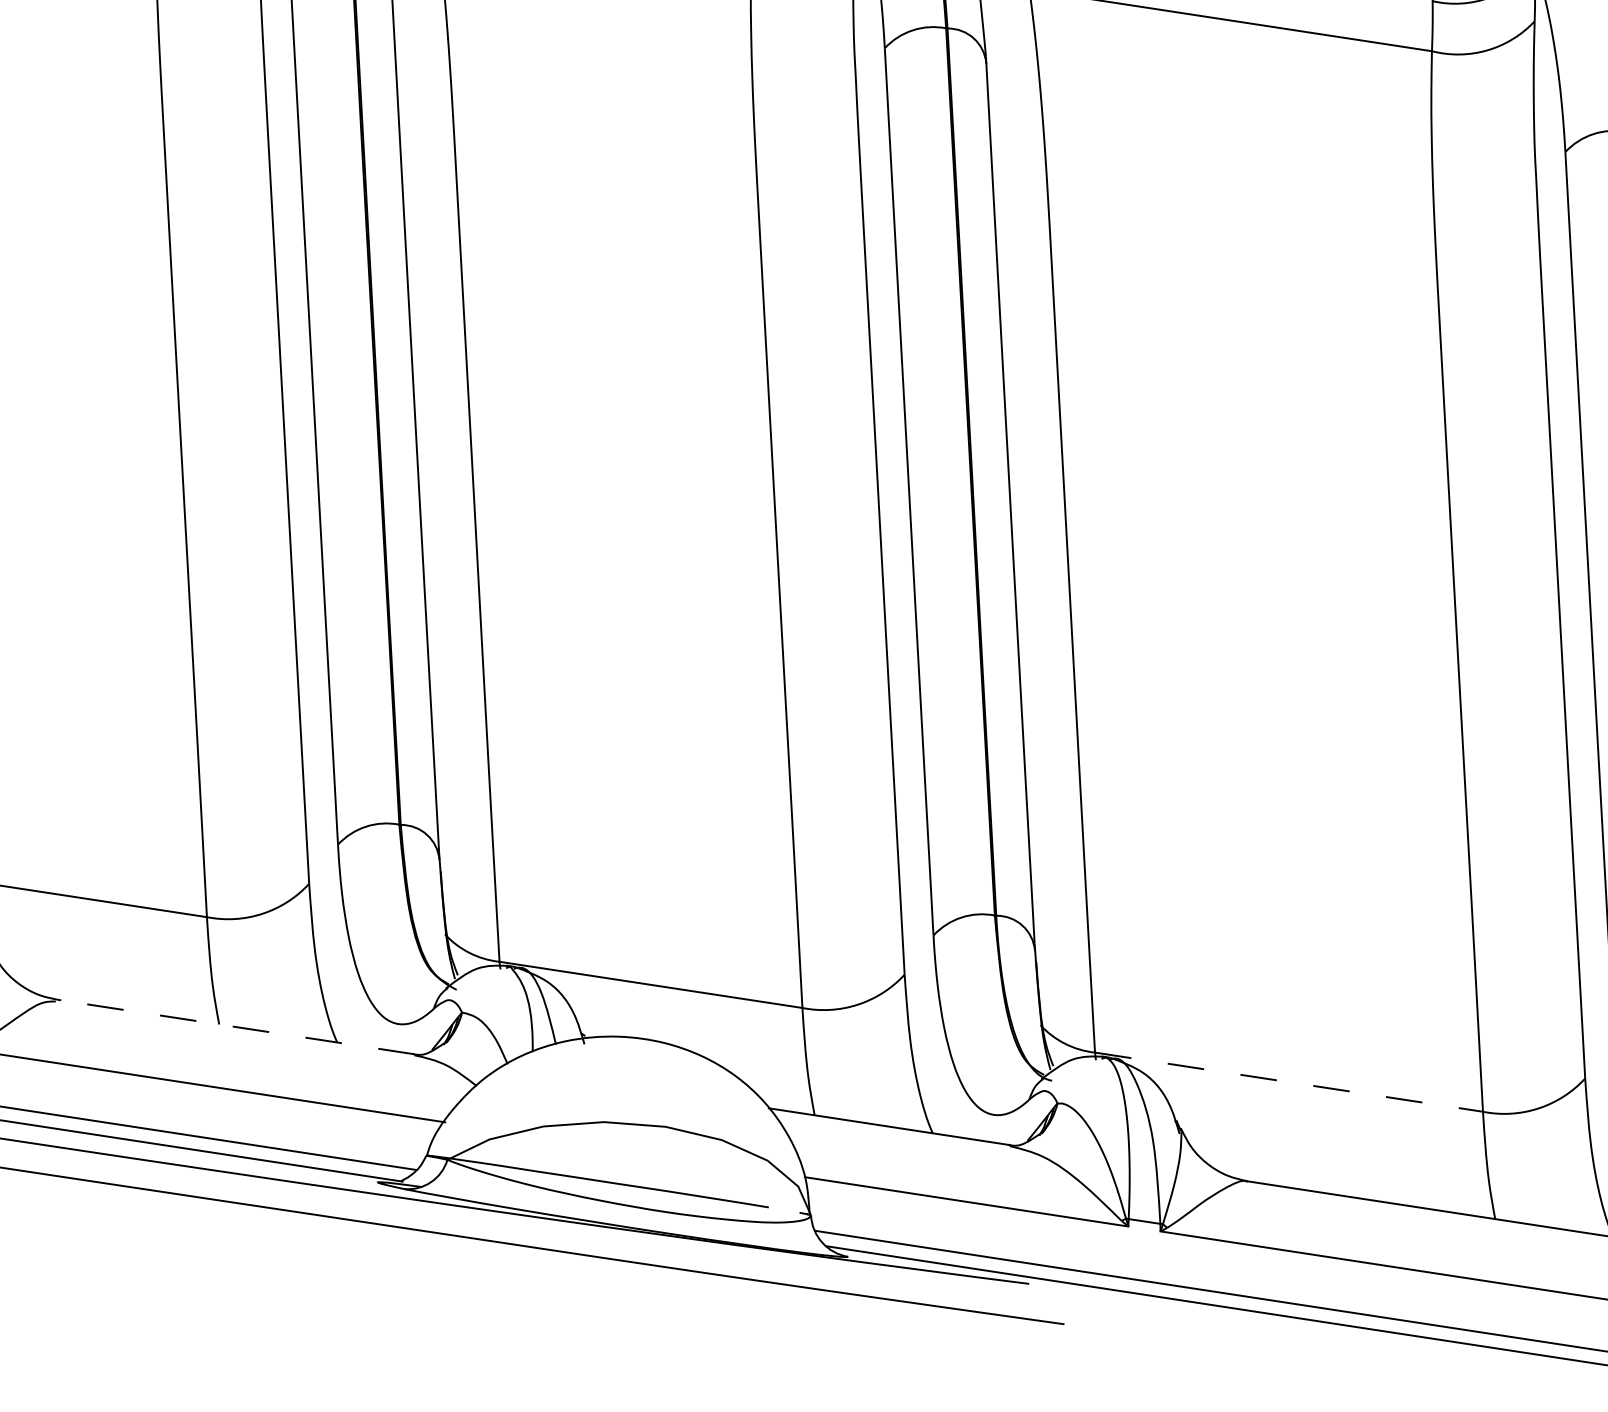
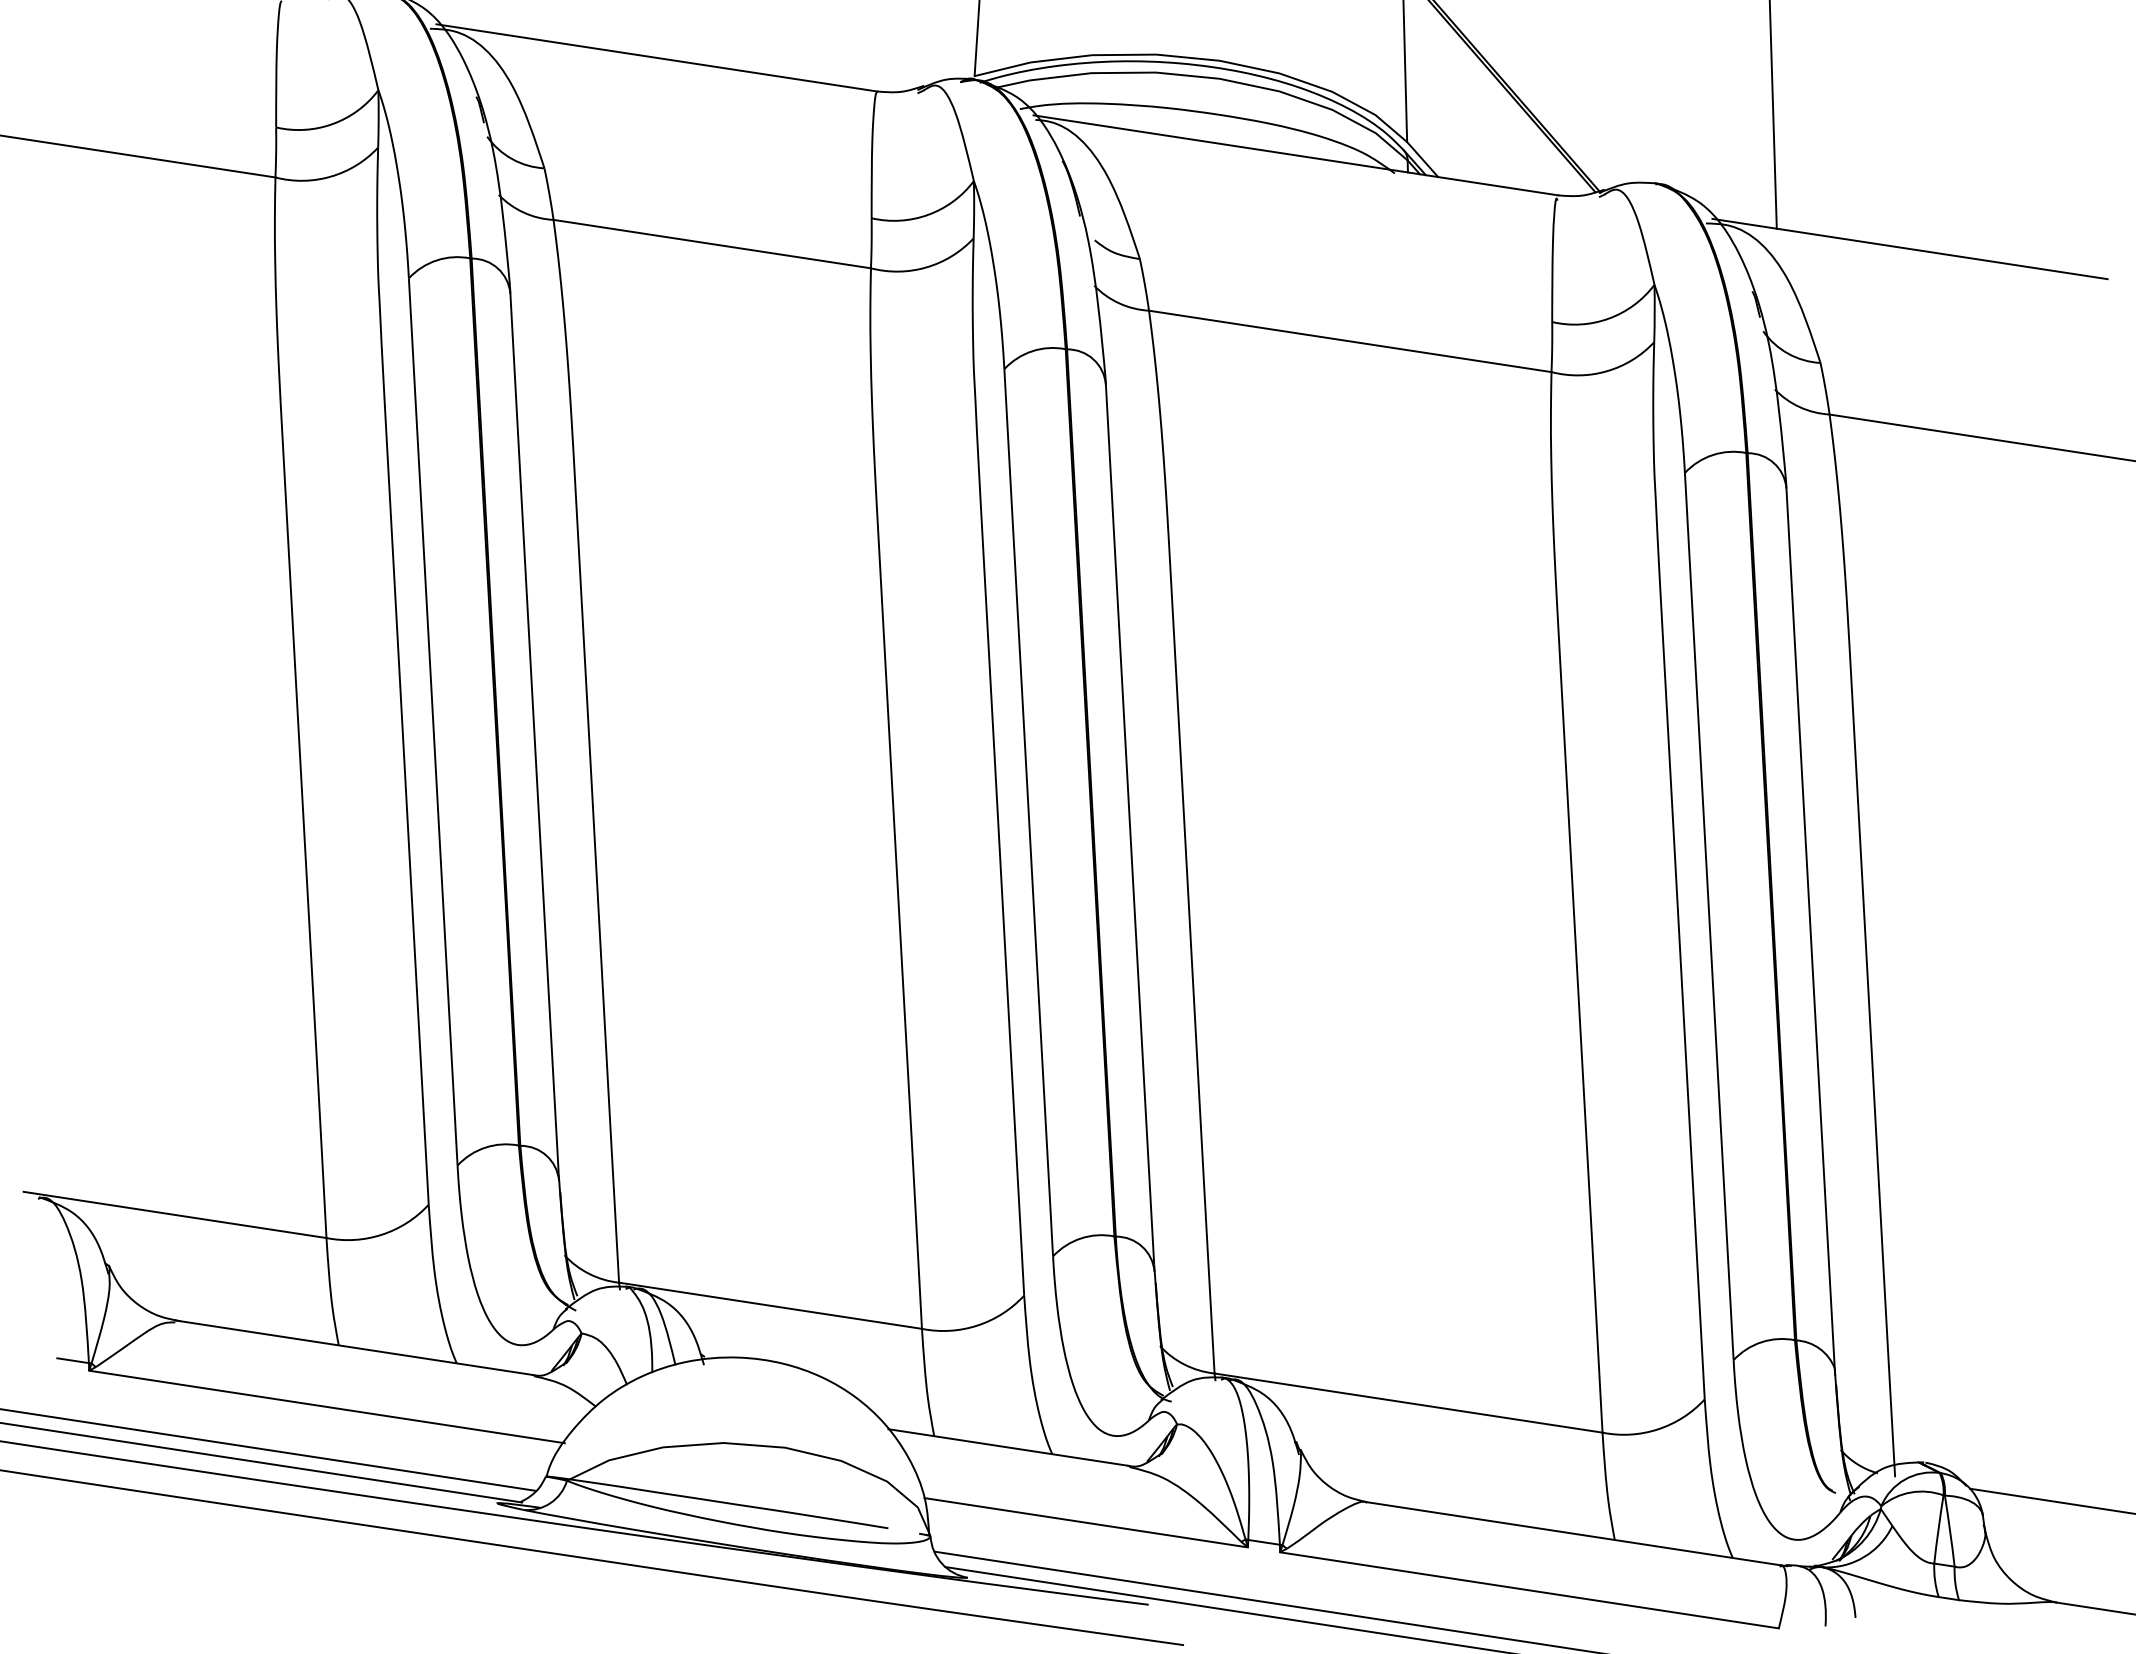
line: (234, 1026) -> (354, 1347), dashed -> solid
line: (1289, 1082) -> (1409, 1403), dashed -> solid

